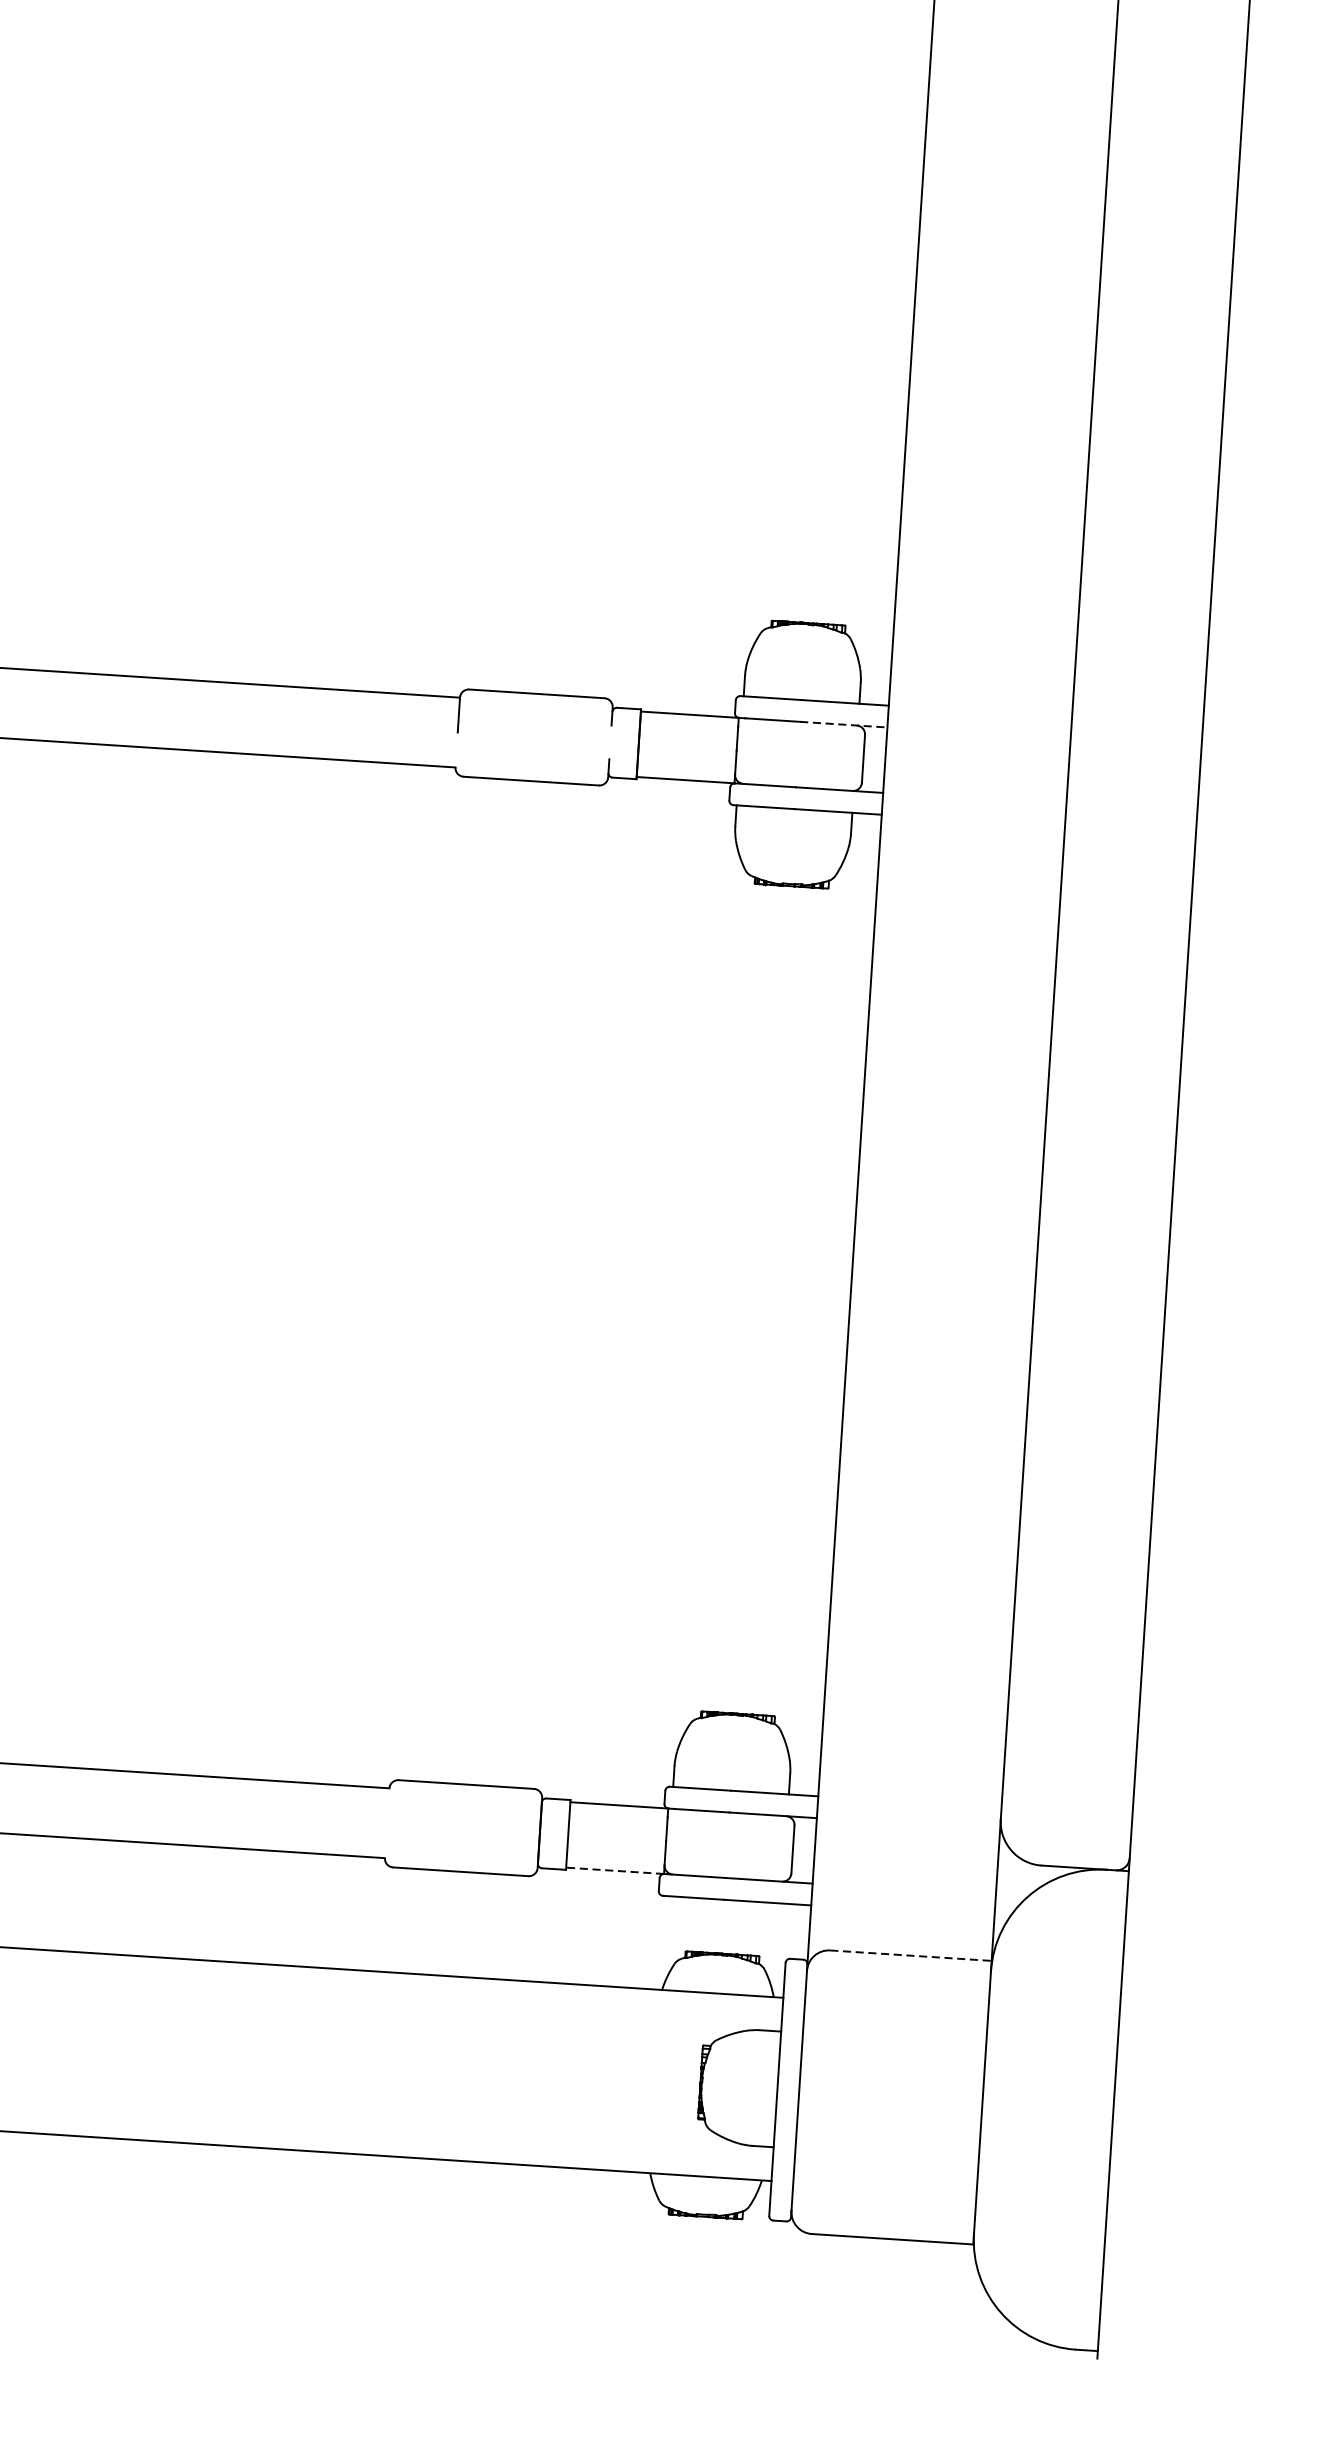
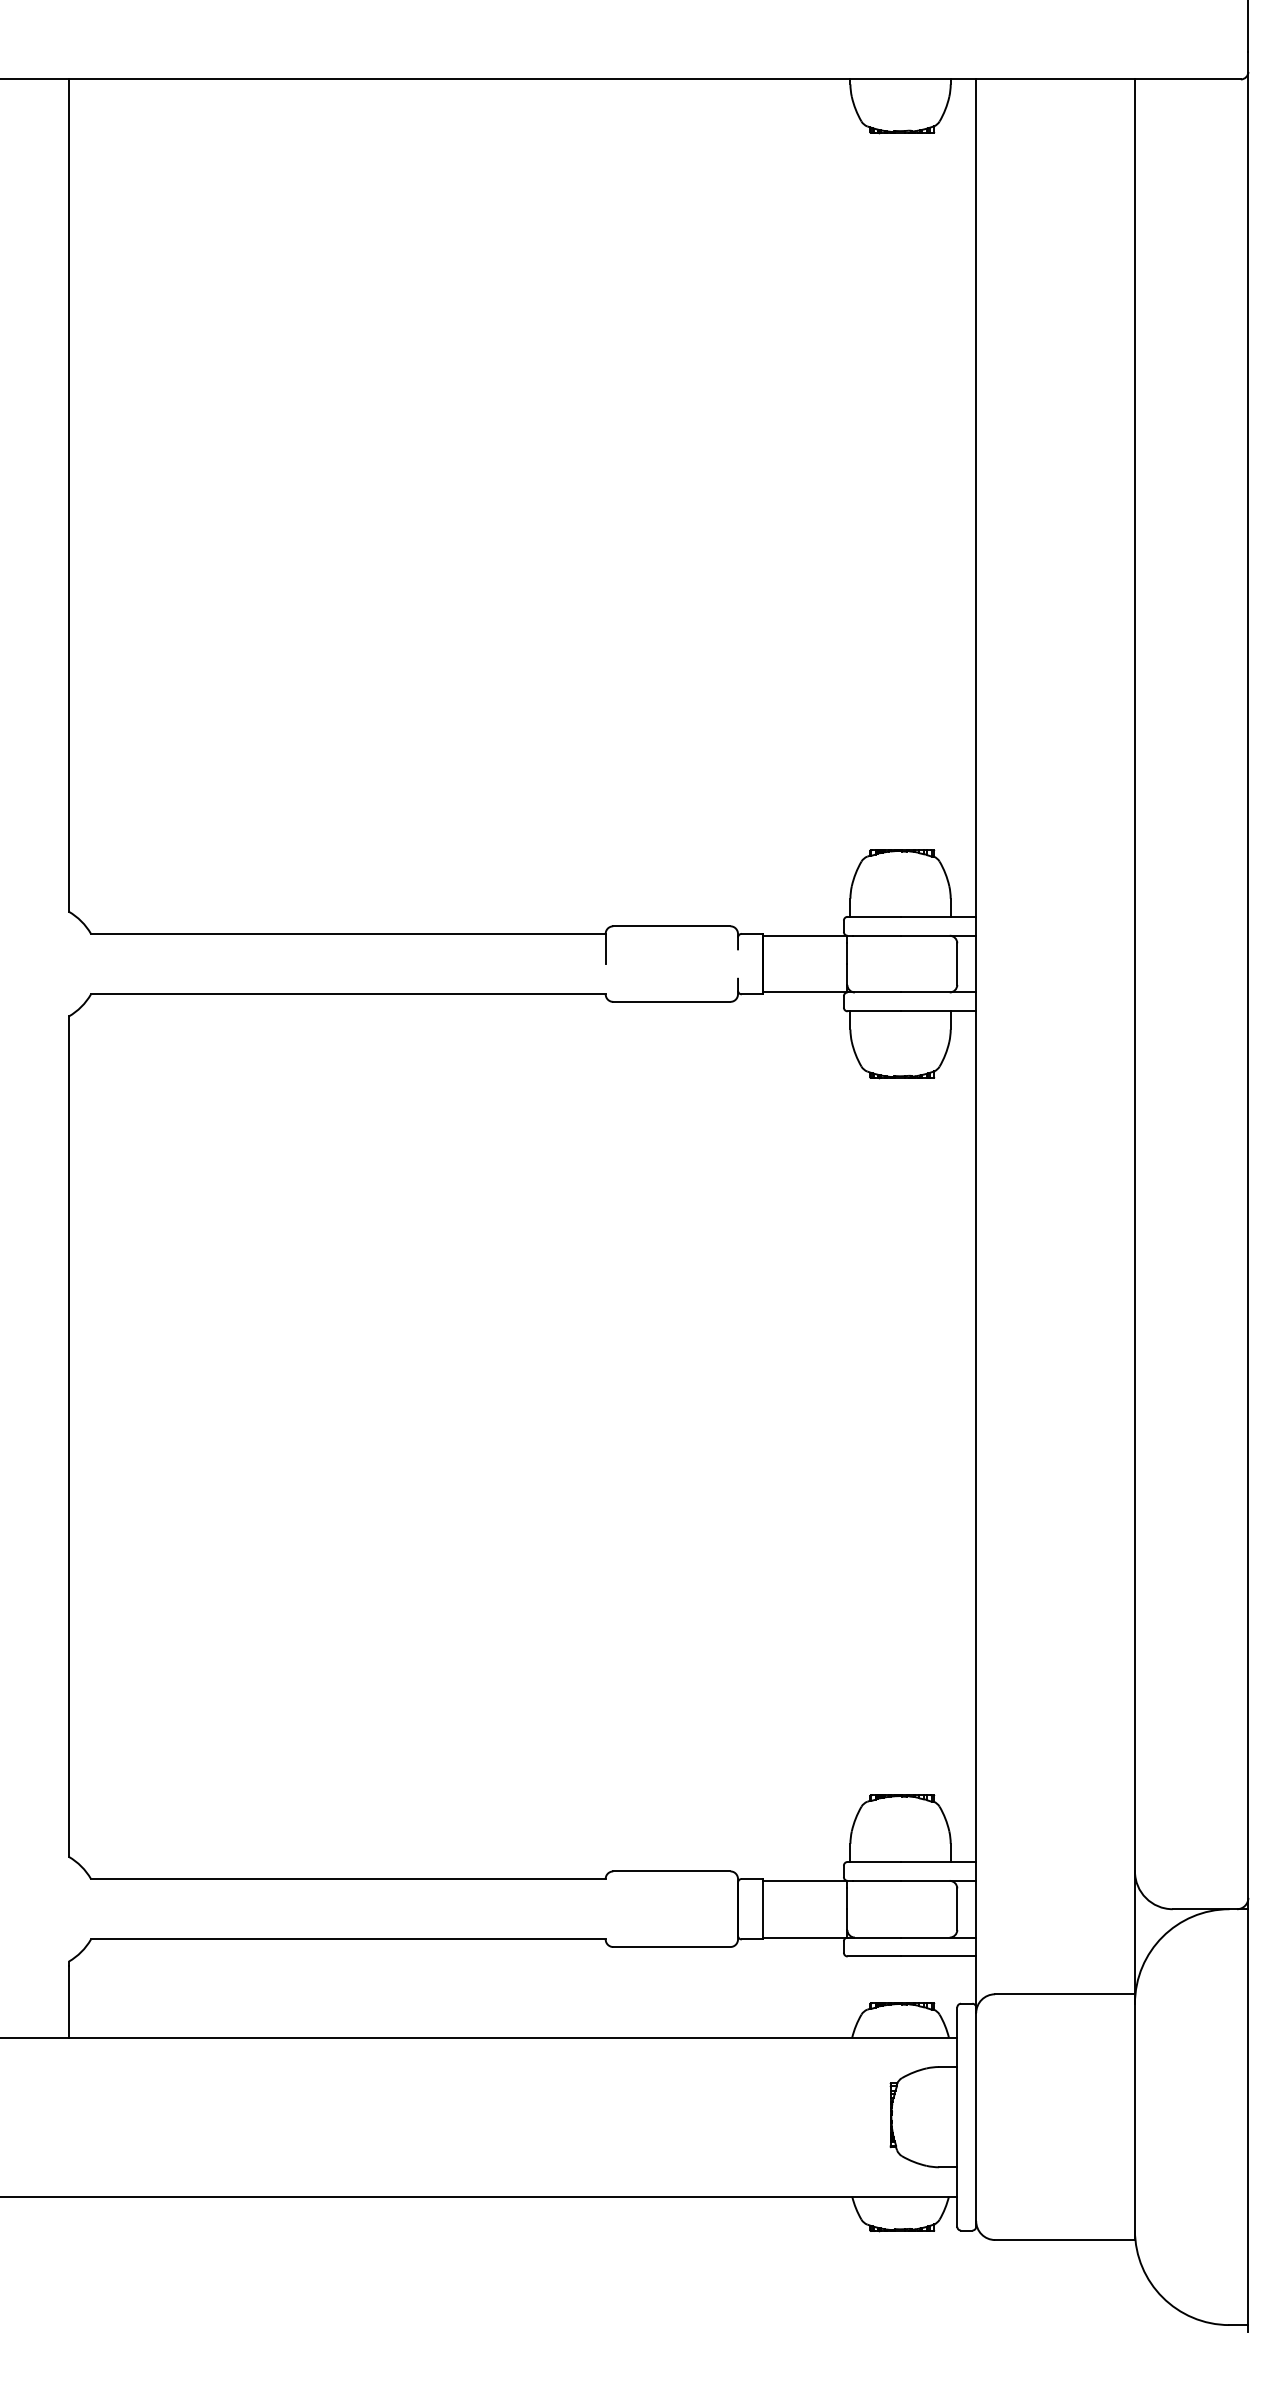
line: (843, 724) -> (938, 935), dashed -> solid
line: (614, 1870) -> (804, 1937), dashed -> solid
line: (911, 1955) -> (1065, 1994), dashed -> solid

